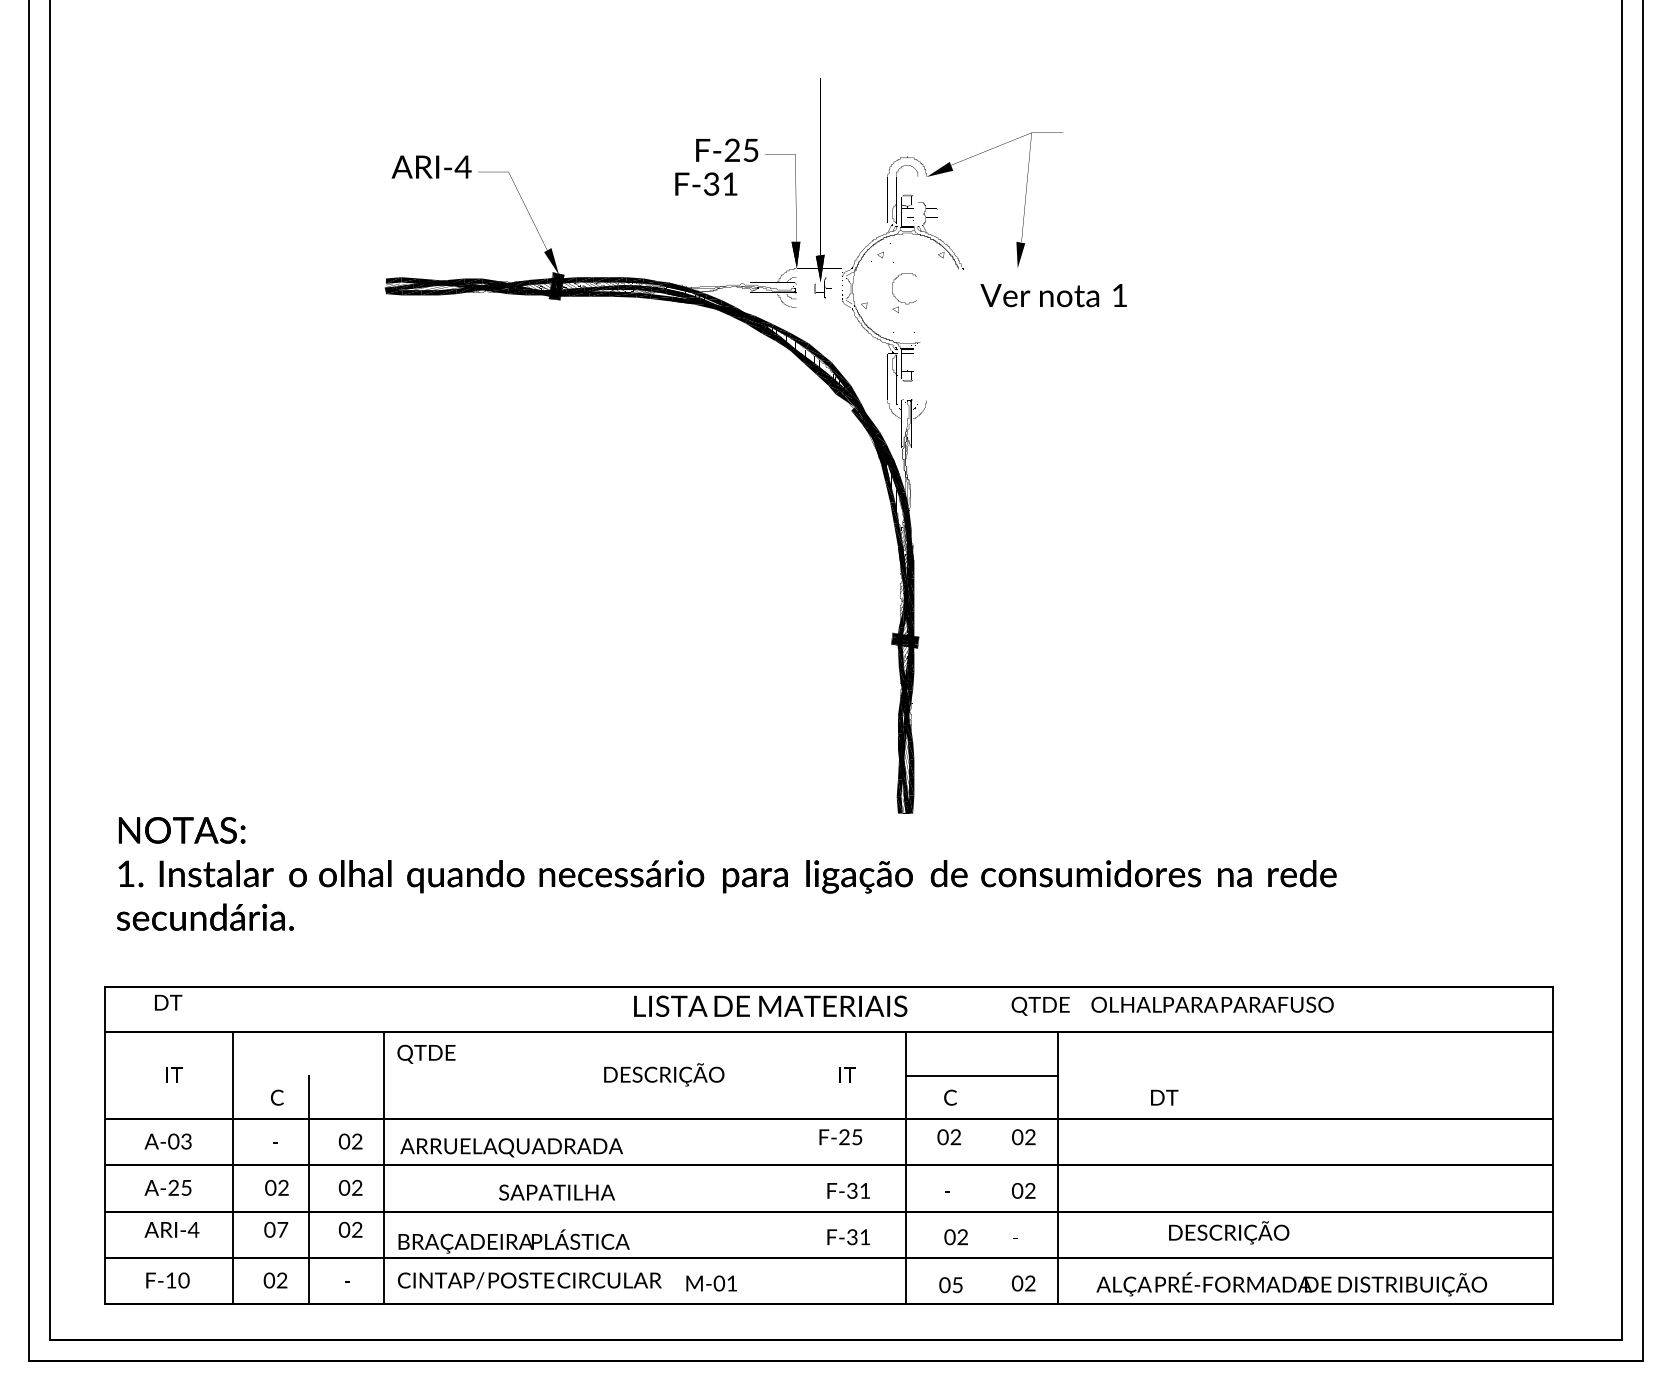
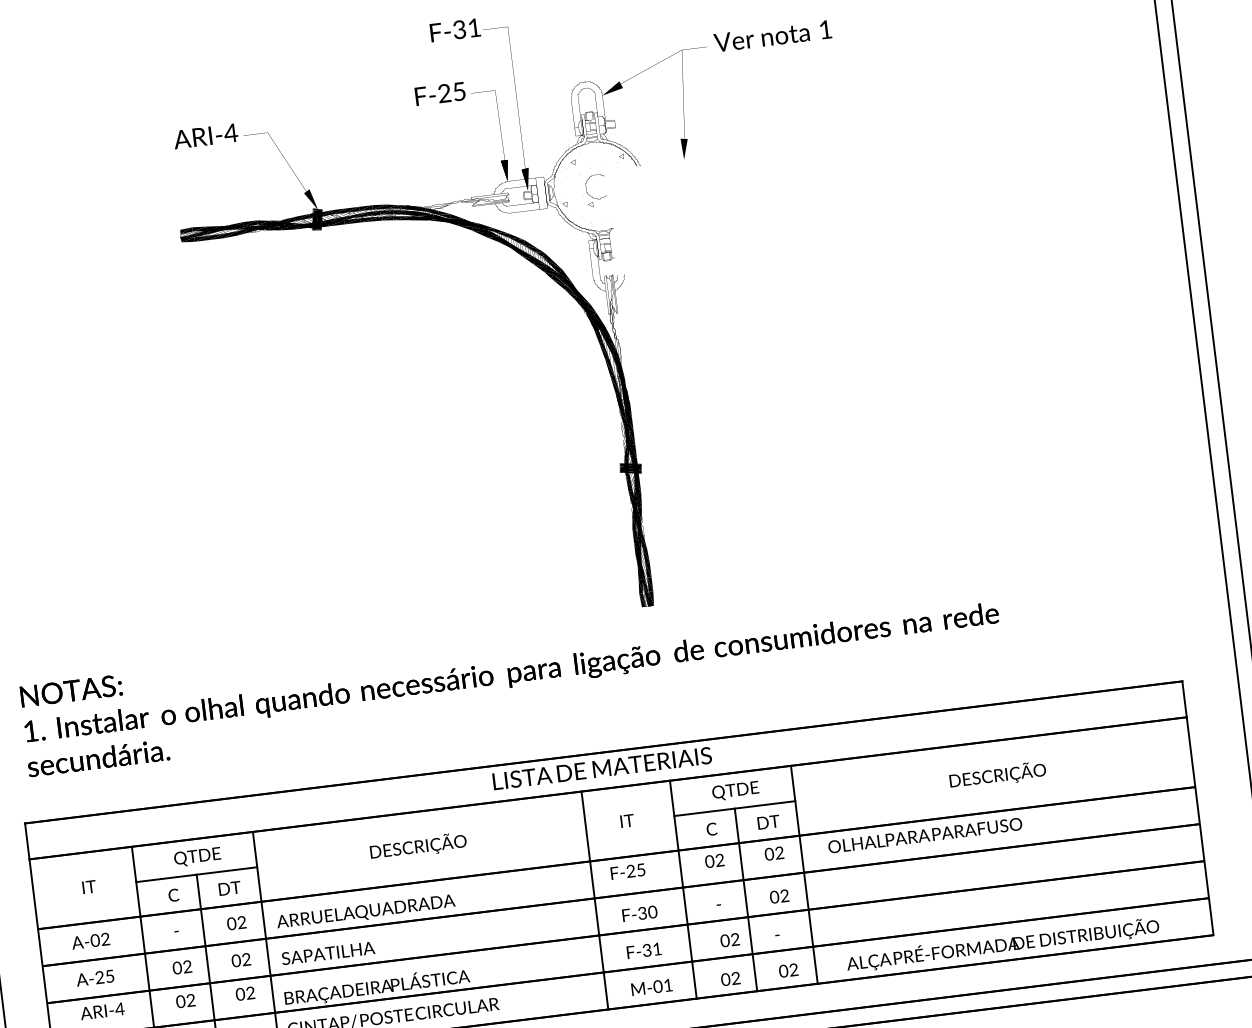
text: (706, 183) -> (455, 29), moved
text: (1053, 295) -> (772, 36), moved
fill: (844, 402) -> (558, 283), added
text: (168, 1002) -> (229, 888), moved
text: (1212, 1004) -> (925, 835), moved
text: (770, 1005) -> (602, 767), moved
text: (1040, 1005) -> (735, 790), moved
text: (426, 1053) -> (197, 856), moved
text: (664, 1074) -> (418, 846), moved
line: (308, 1075) -> (196, 874), added
text: (1164, 1097) -> (768, 822), moved
text: (186, 1143) -> (105, 940), A-03 -> A-02
line: (795, 1167) -> (594, 900), added
line: (981, 1189) -> (745, 899), added
text: (864, 1190) -> (652, 911), F-31 -> F-30
text: (556, 1192) -> (327, 953), moved
text: (282, 1229) -> (190, 1000), 07 -> 02
text: (1229, 1232) -> (998, 775), moved
text: (711, 1283) -> (651, 987), moved
text: (957, 1285) -> (735, 978), 05 -> 02

